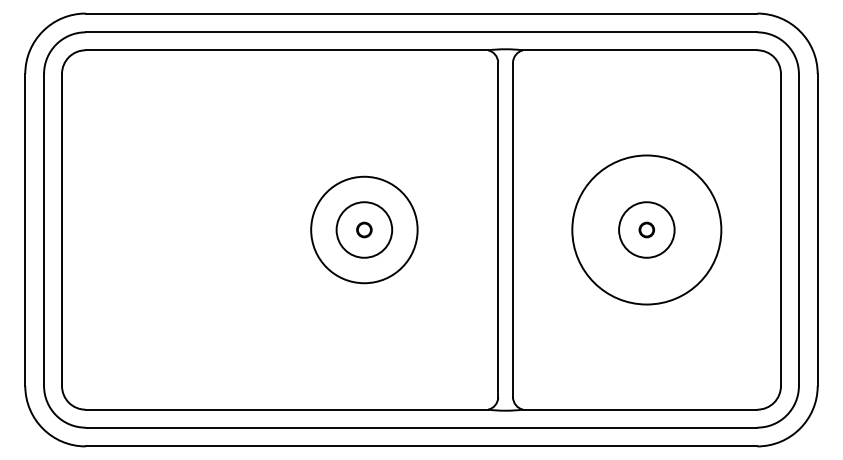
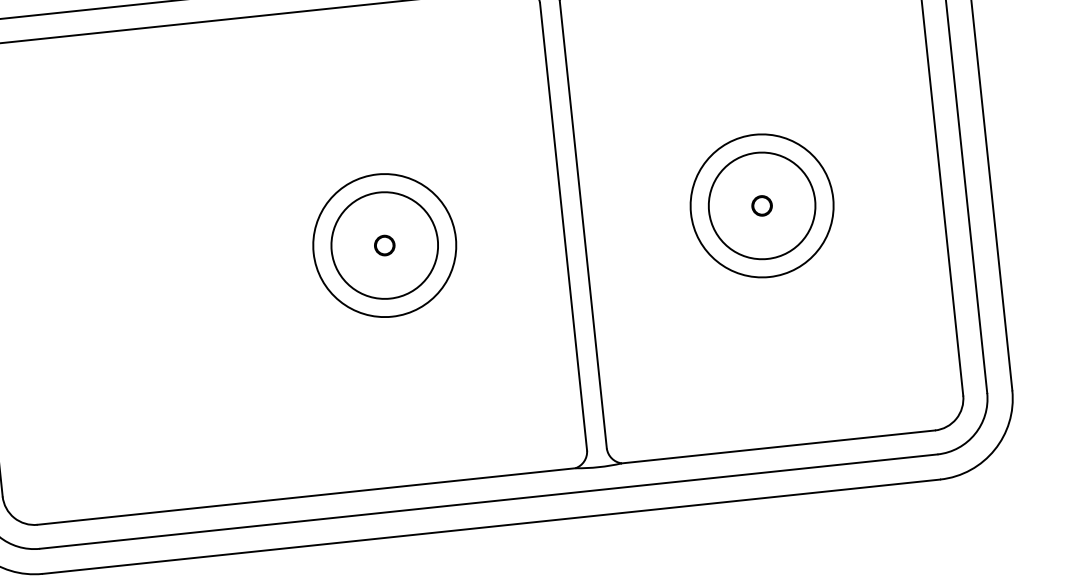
circle: (364, 229) -> (384, 244), size x1.43
circle: (646, 229) -> (761, 205), size x0.71
circle: (646, 229) -> (761, 205), size x1.43

